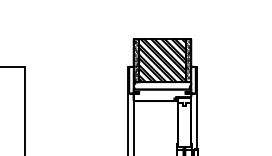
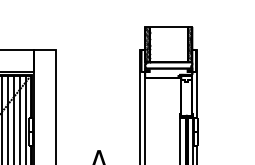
hatch: (162, 60) -> (168, 44), removed

